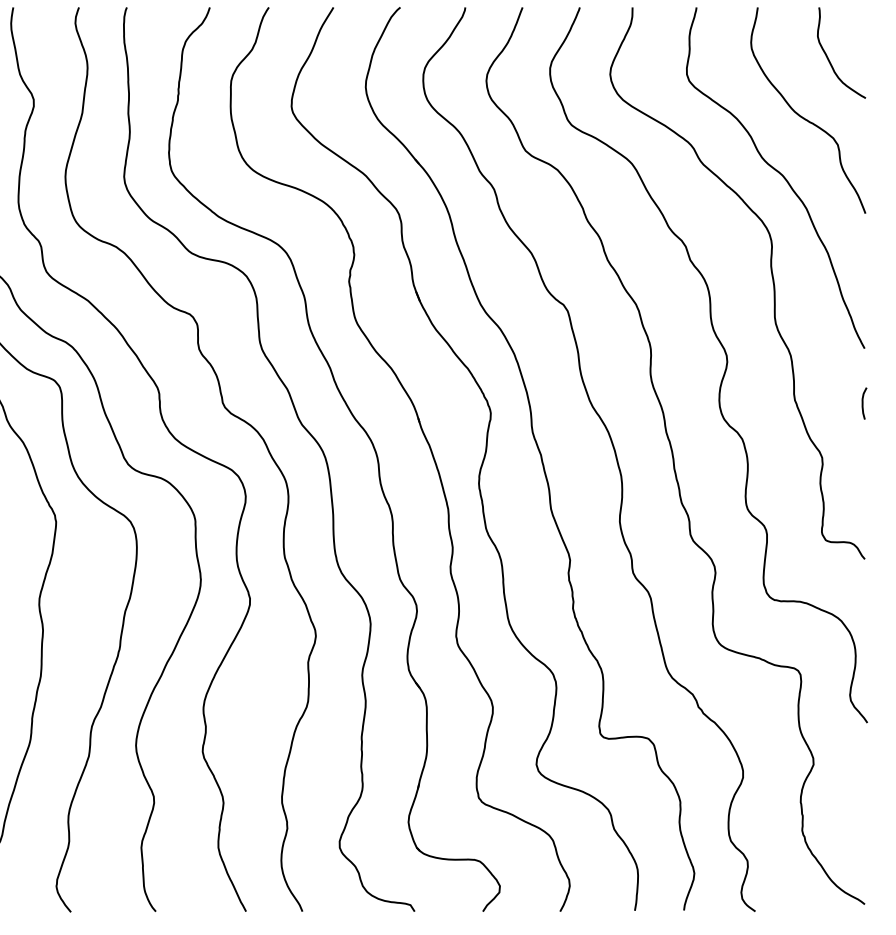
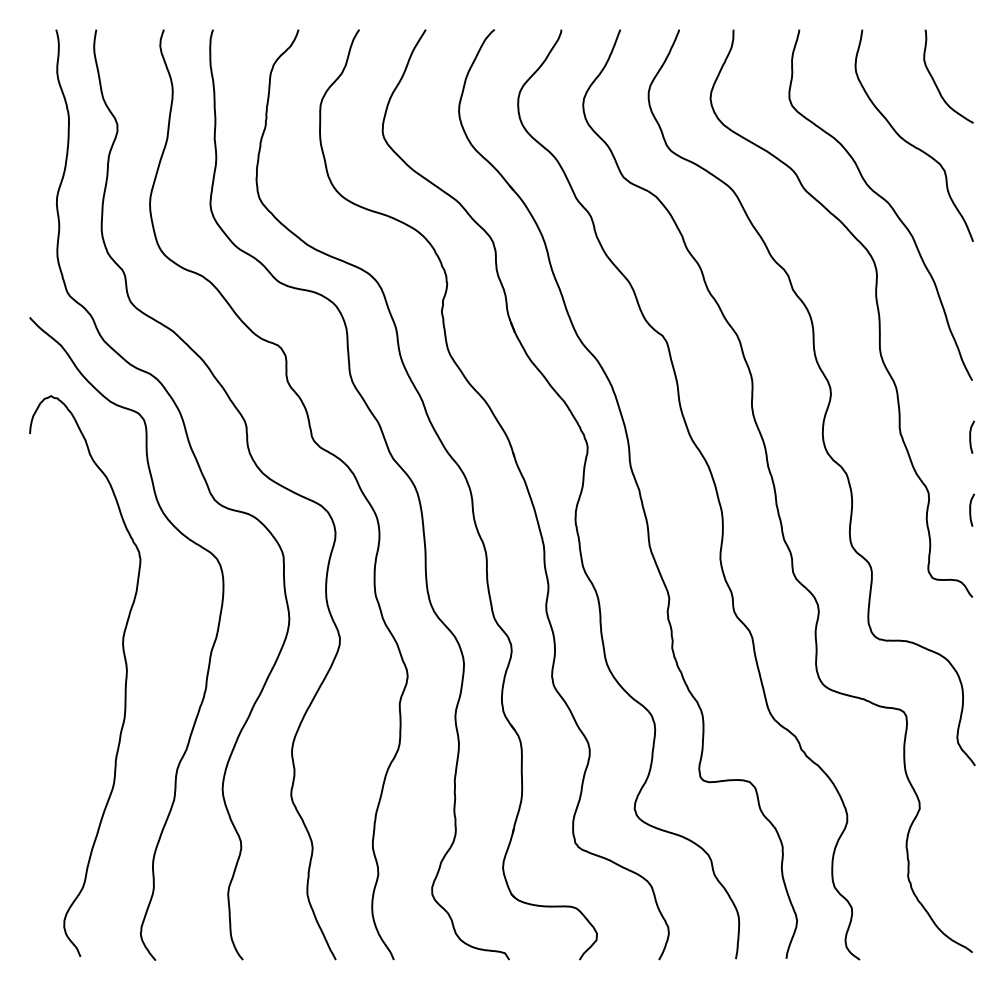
curve: (863, 473) -> (971, 509), added

